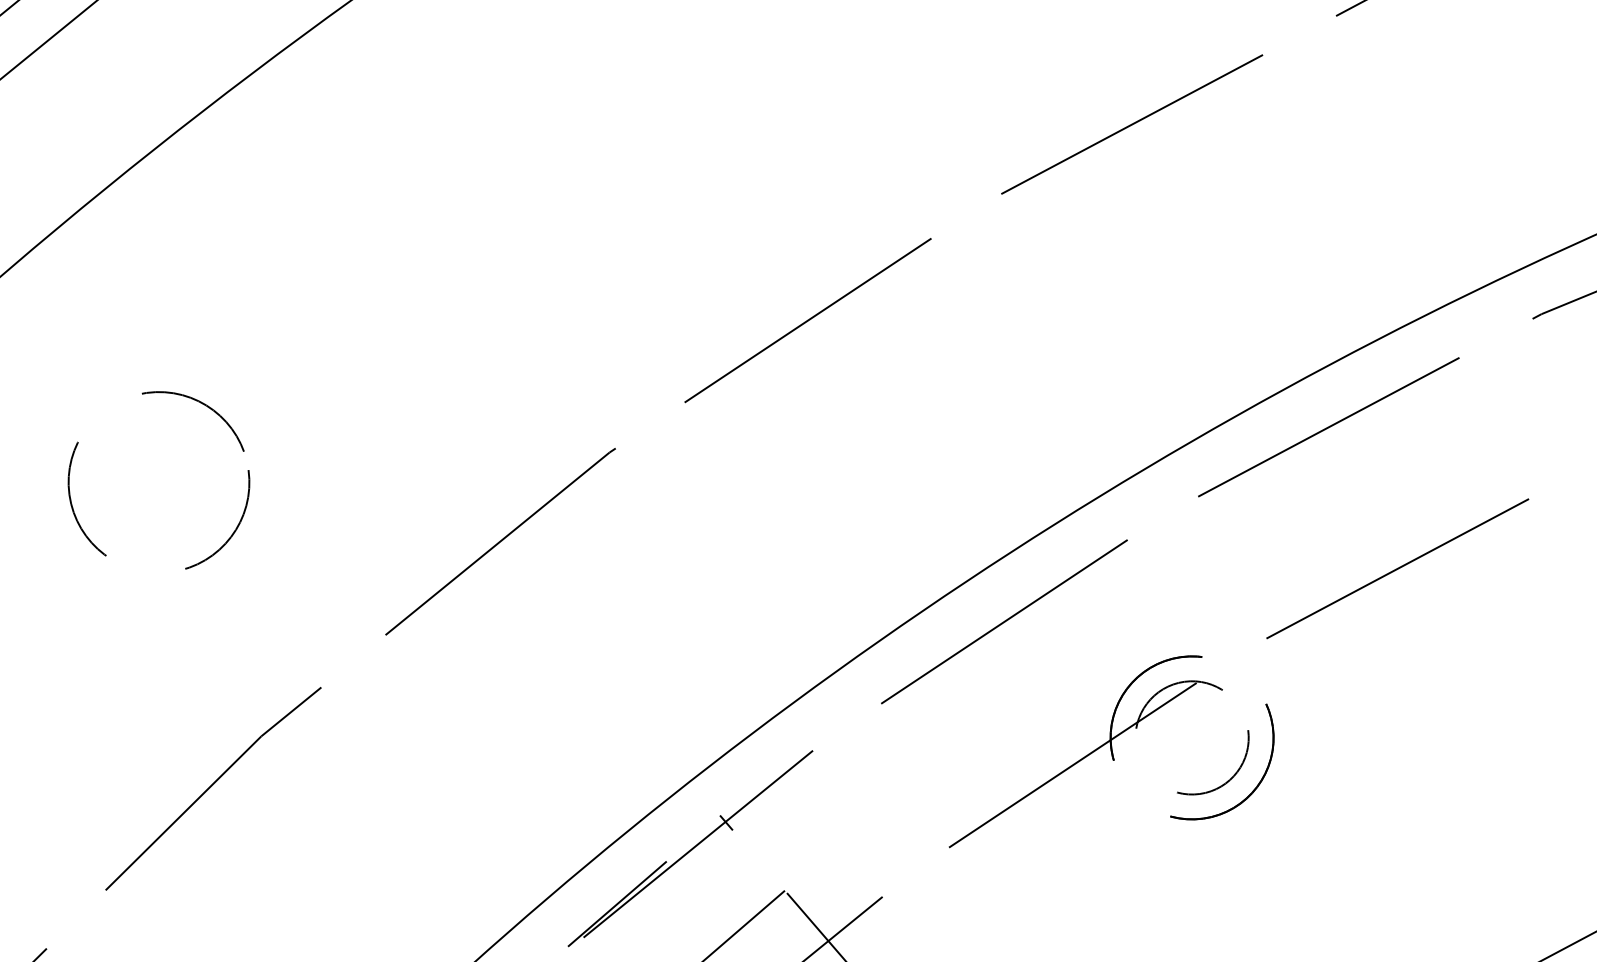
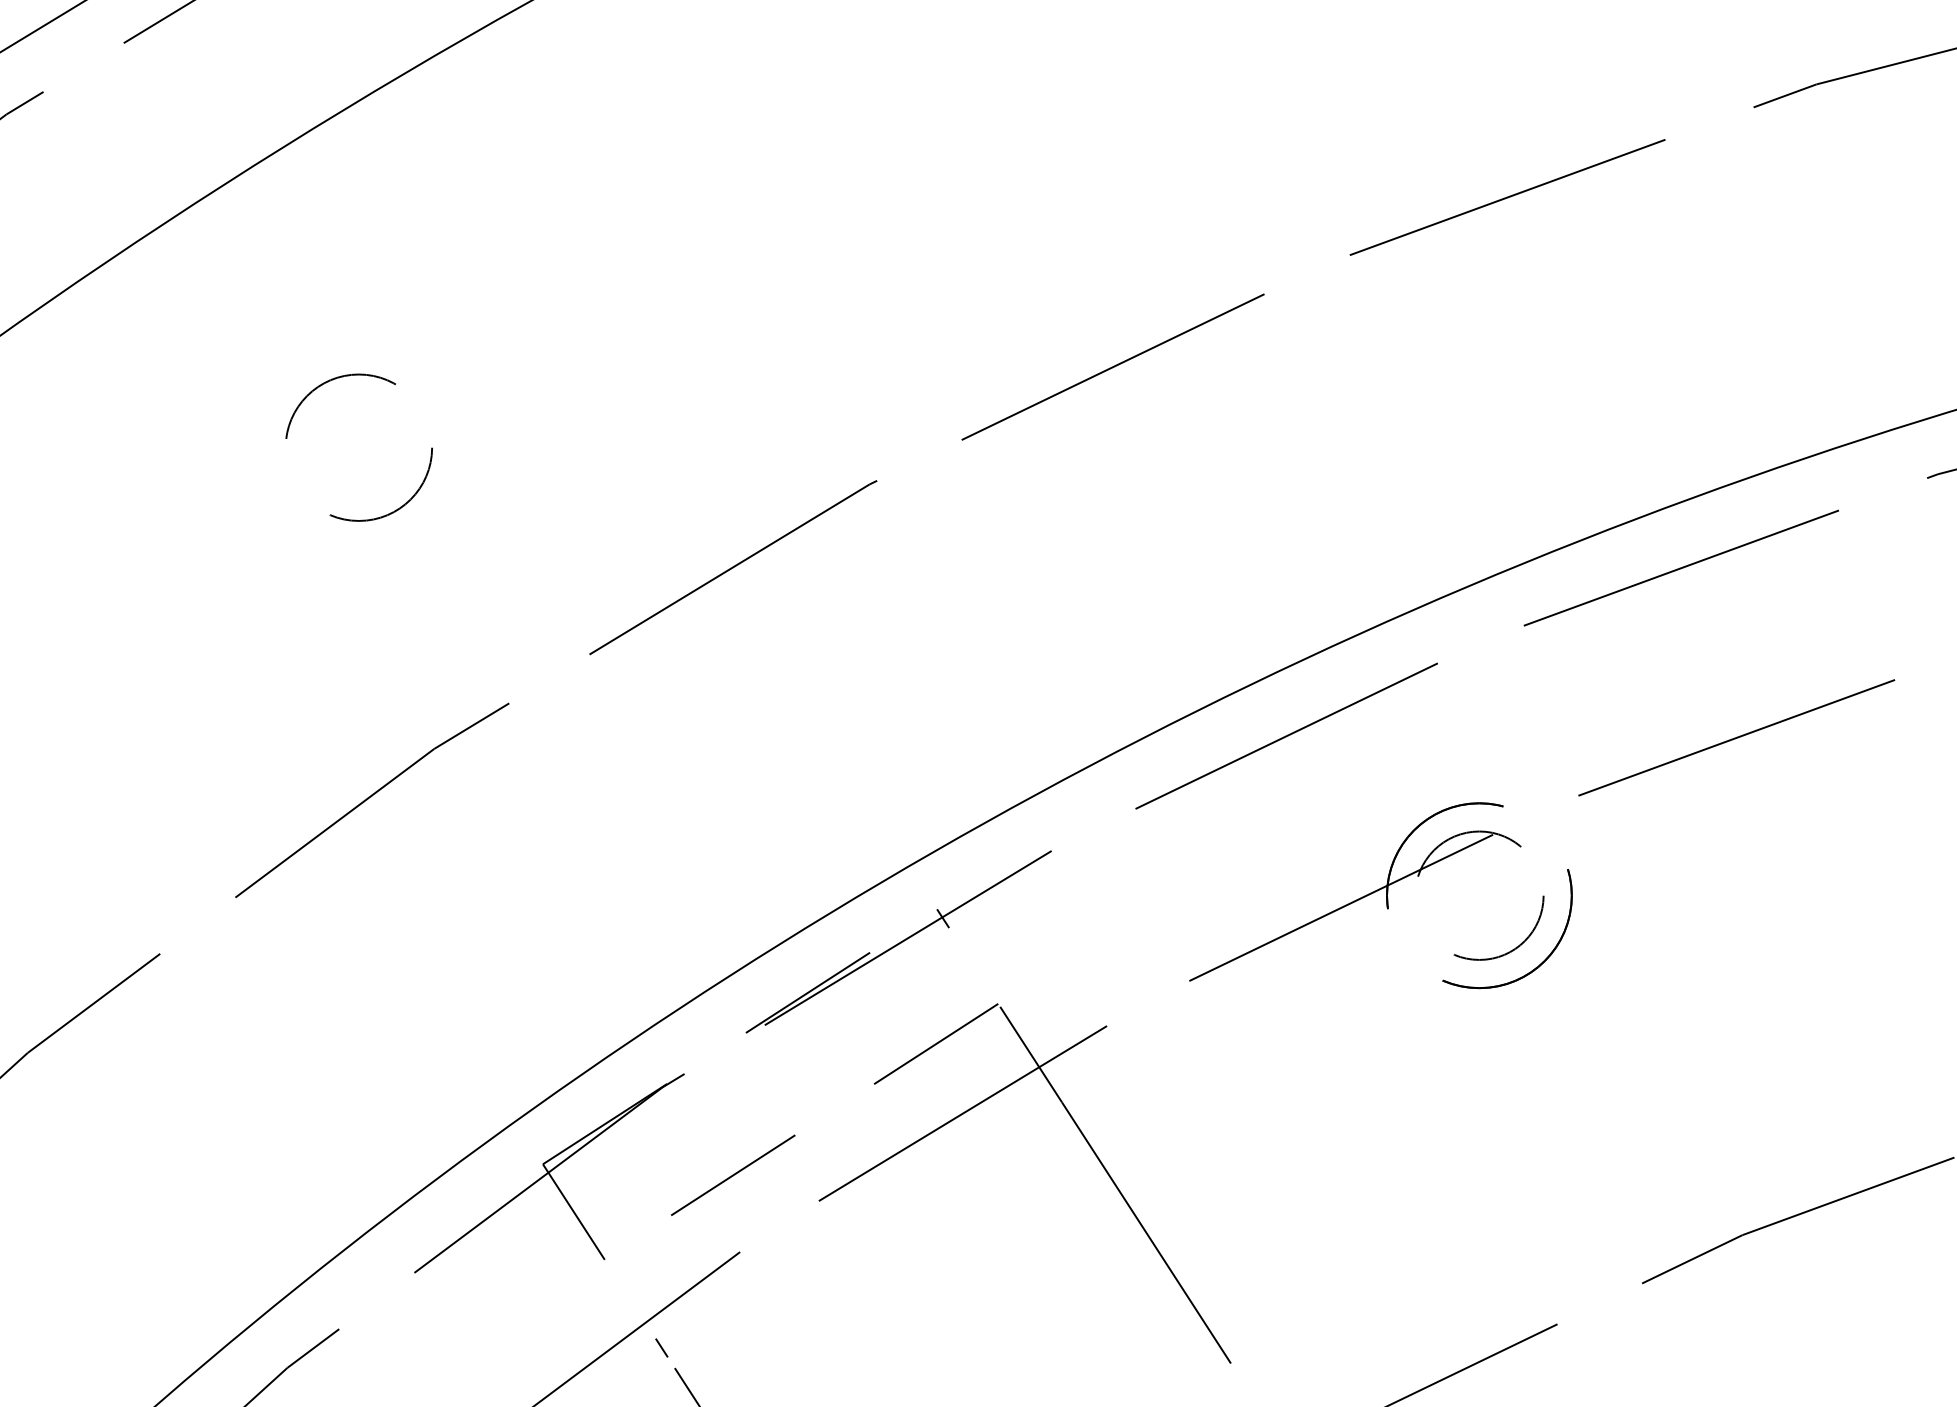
circle: (158, 482) -> (358, 447), size x0.71

